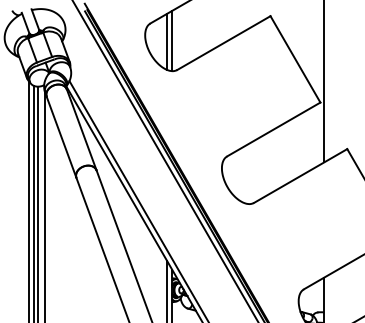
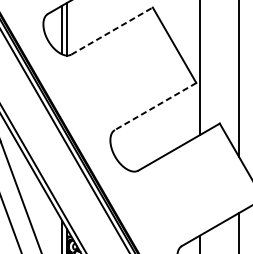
line: (223, 43) -> (111, 31), solid -> dashed
line: (273, 129) -> (155, 106), solid -> dashed

